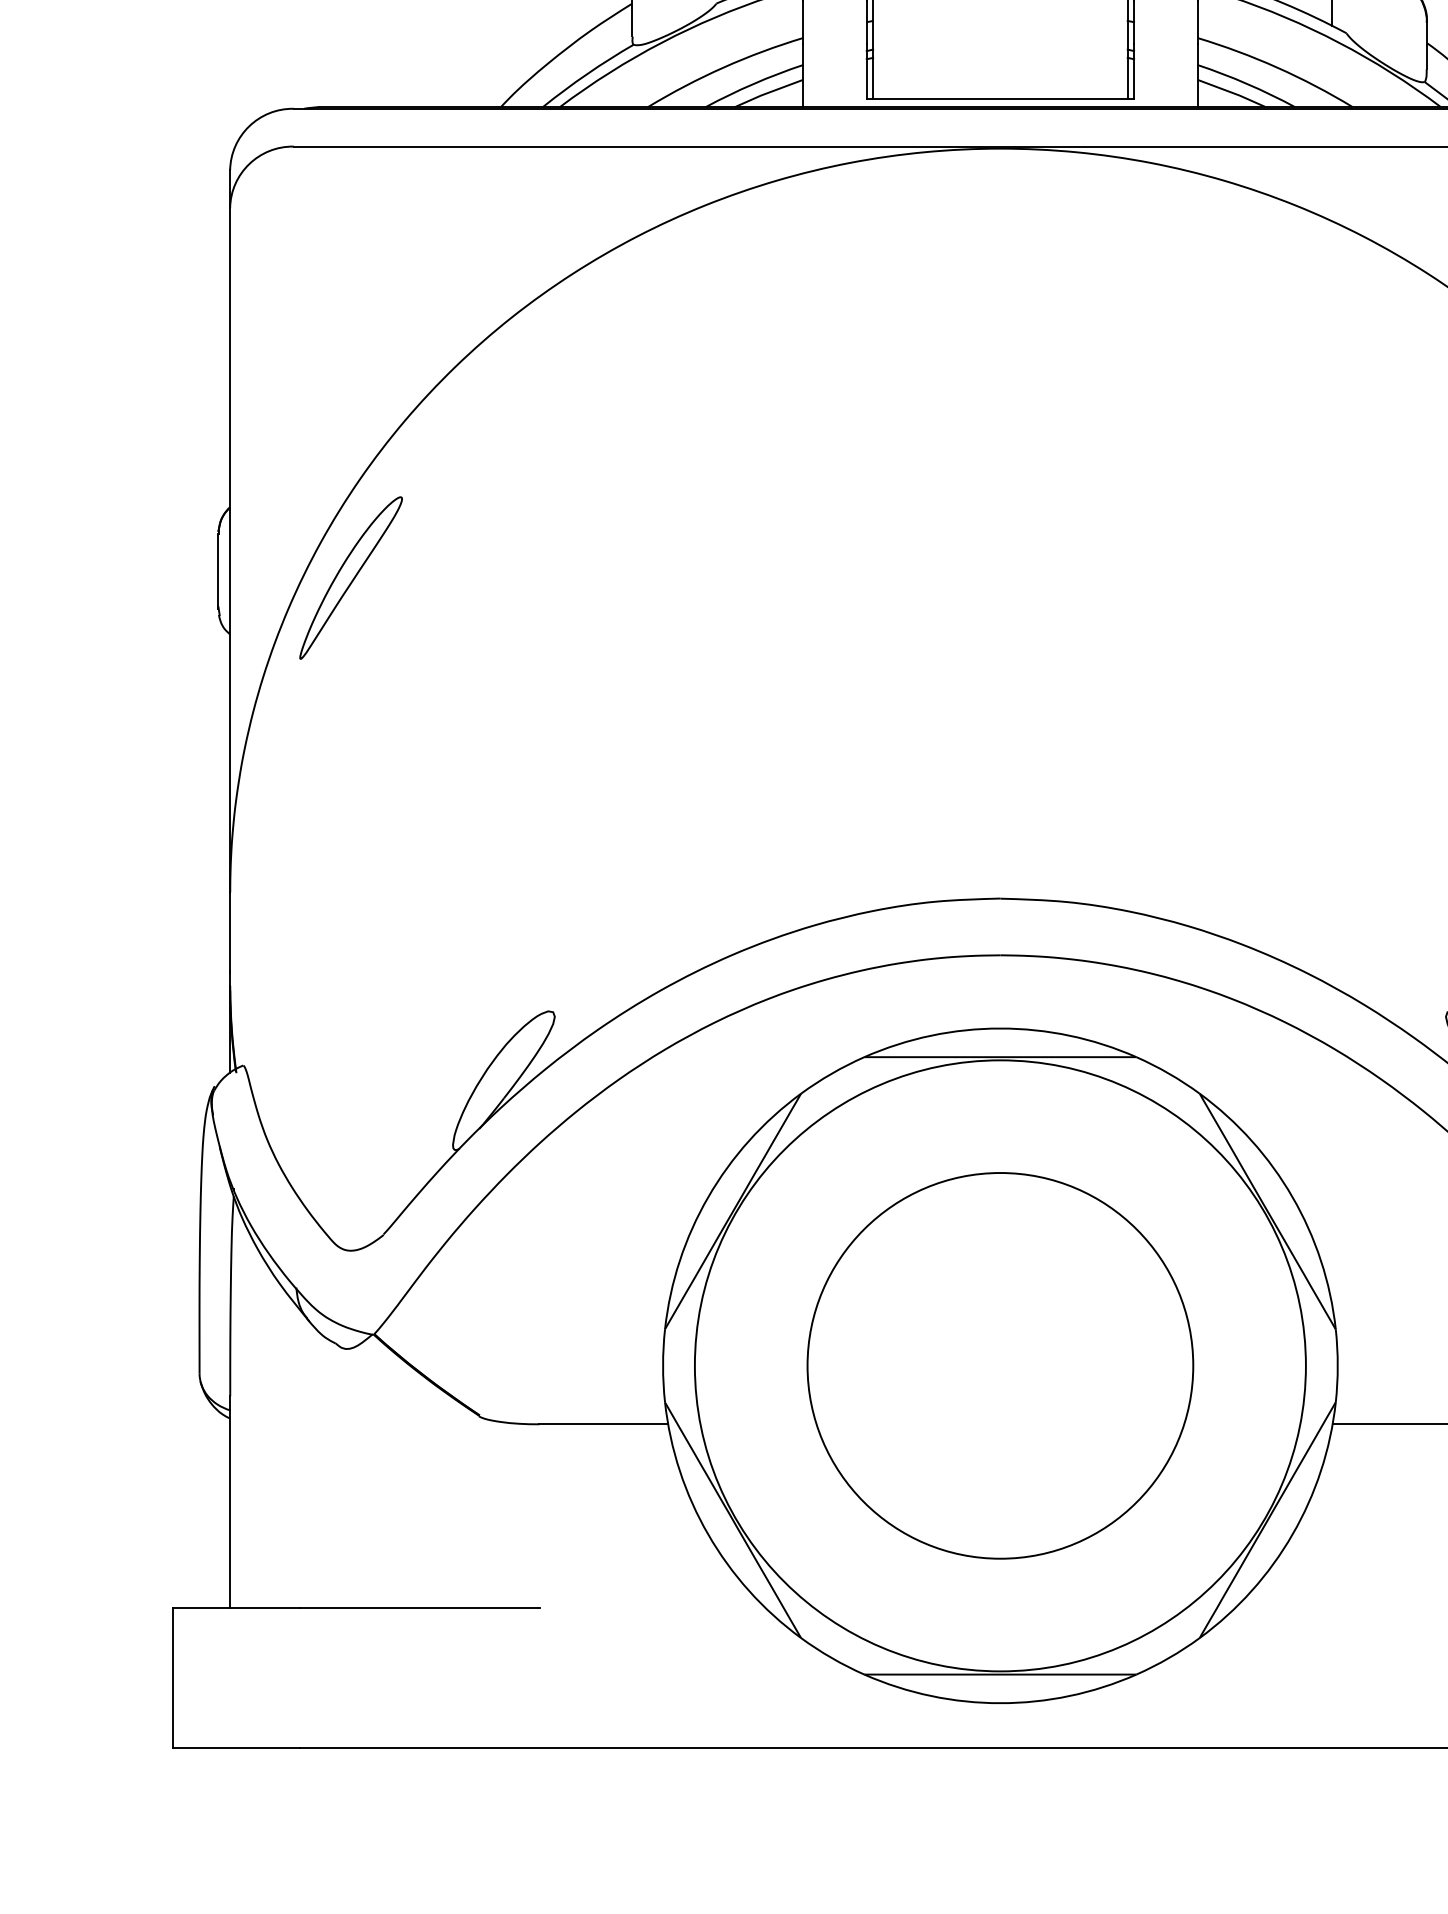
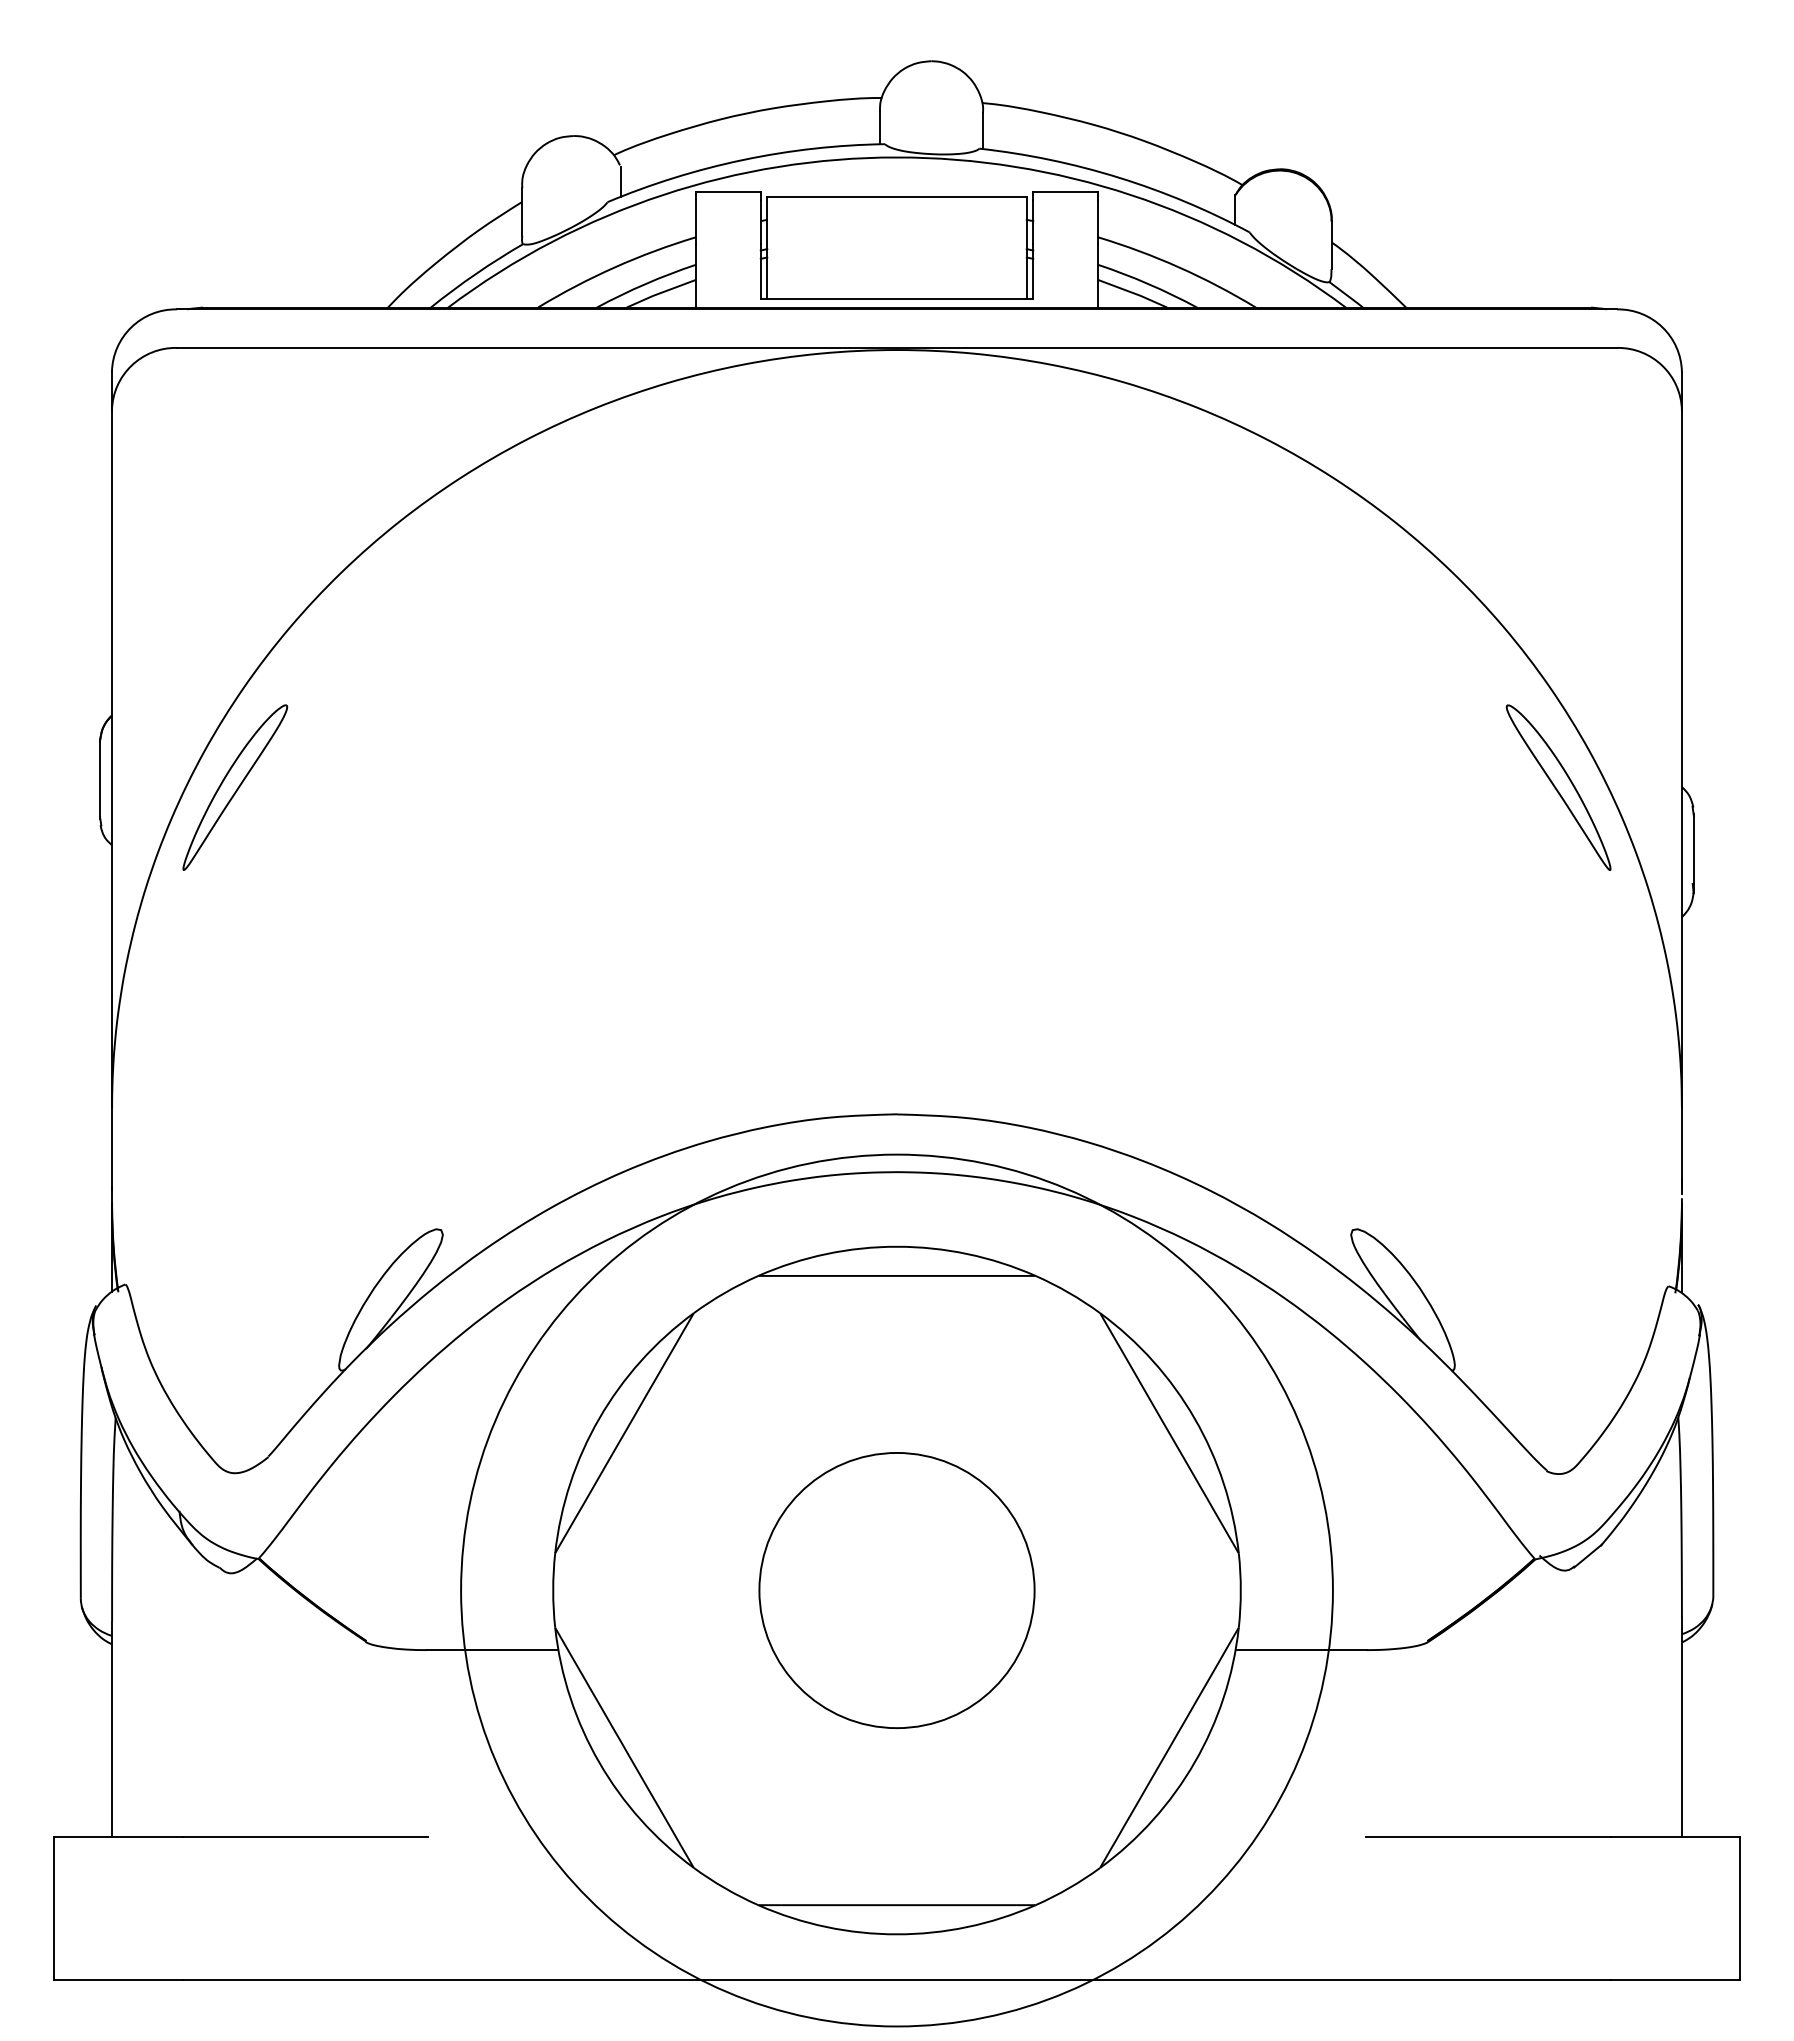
circle: (999, 1365) -> (896, 1590), size x0.7
circle: (999, 1365) -> (896, 1590), size x1.4

